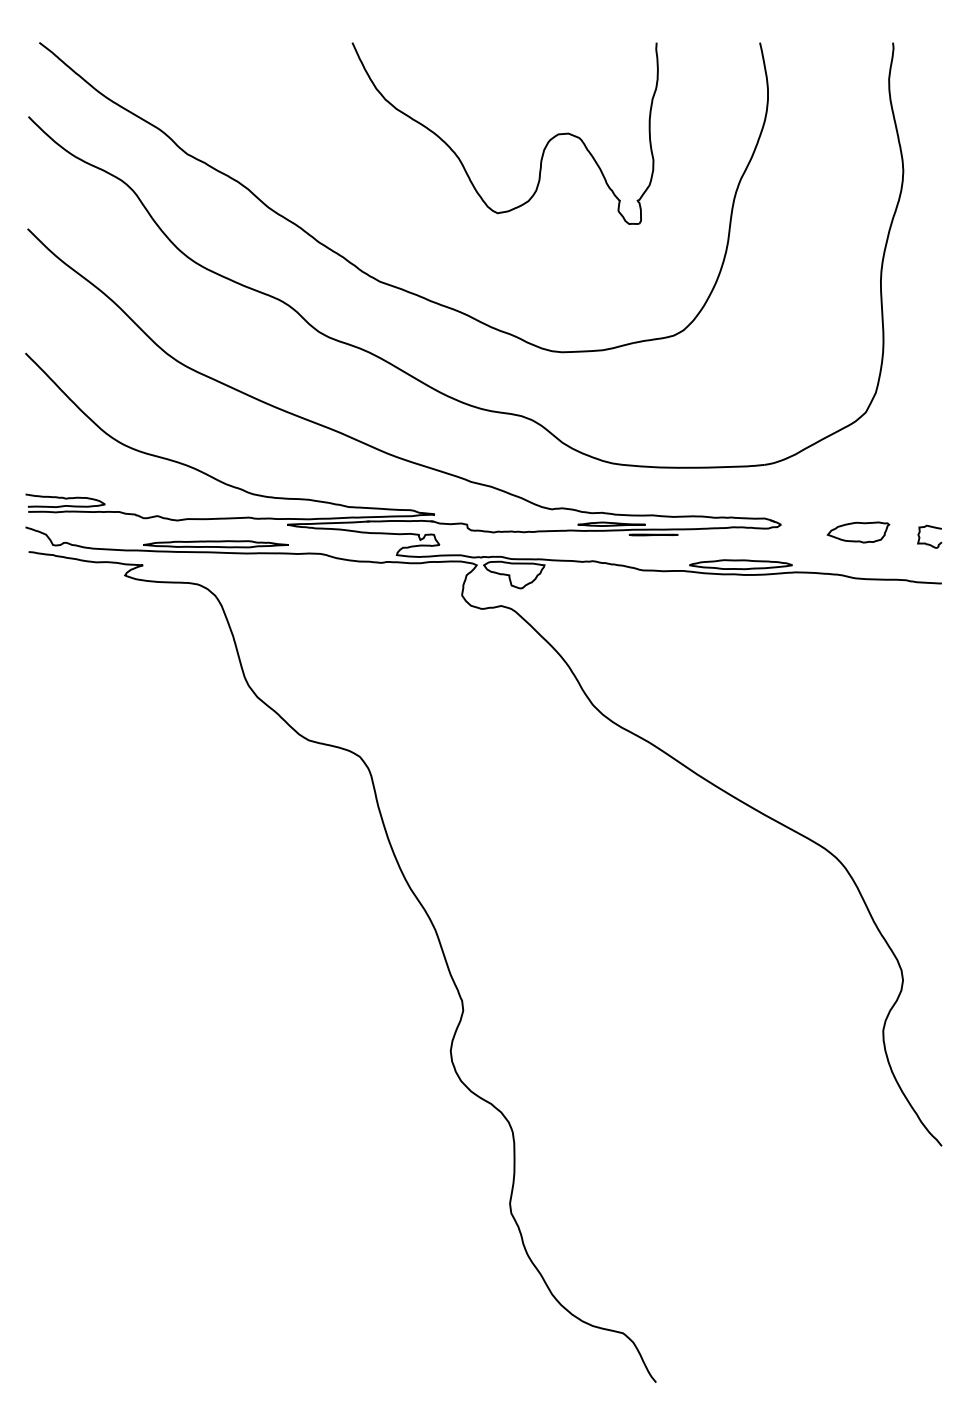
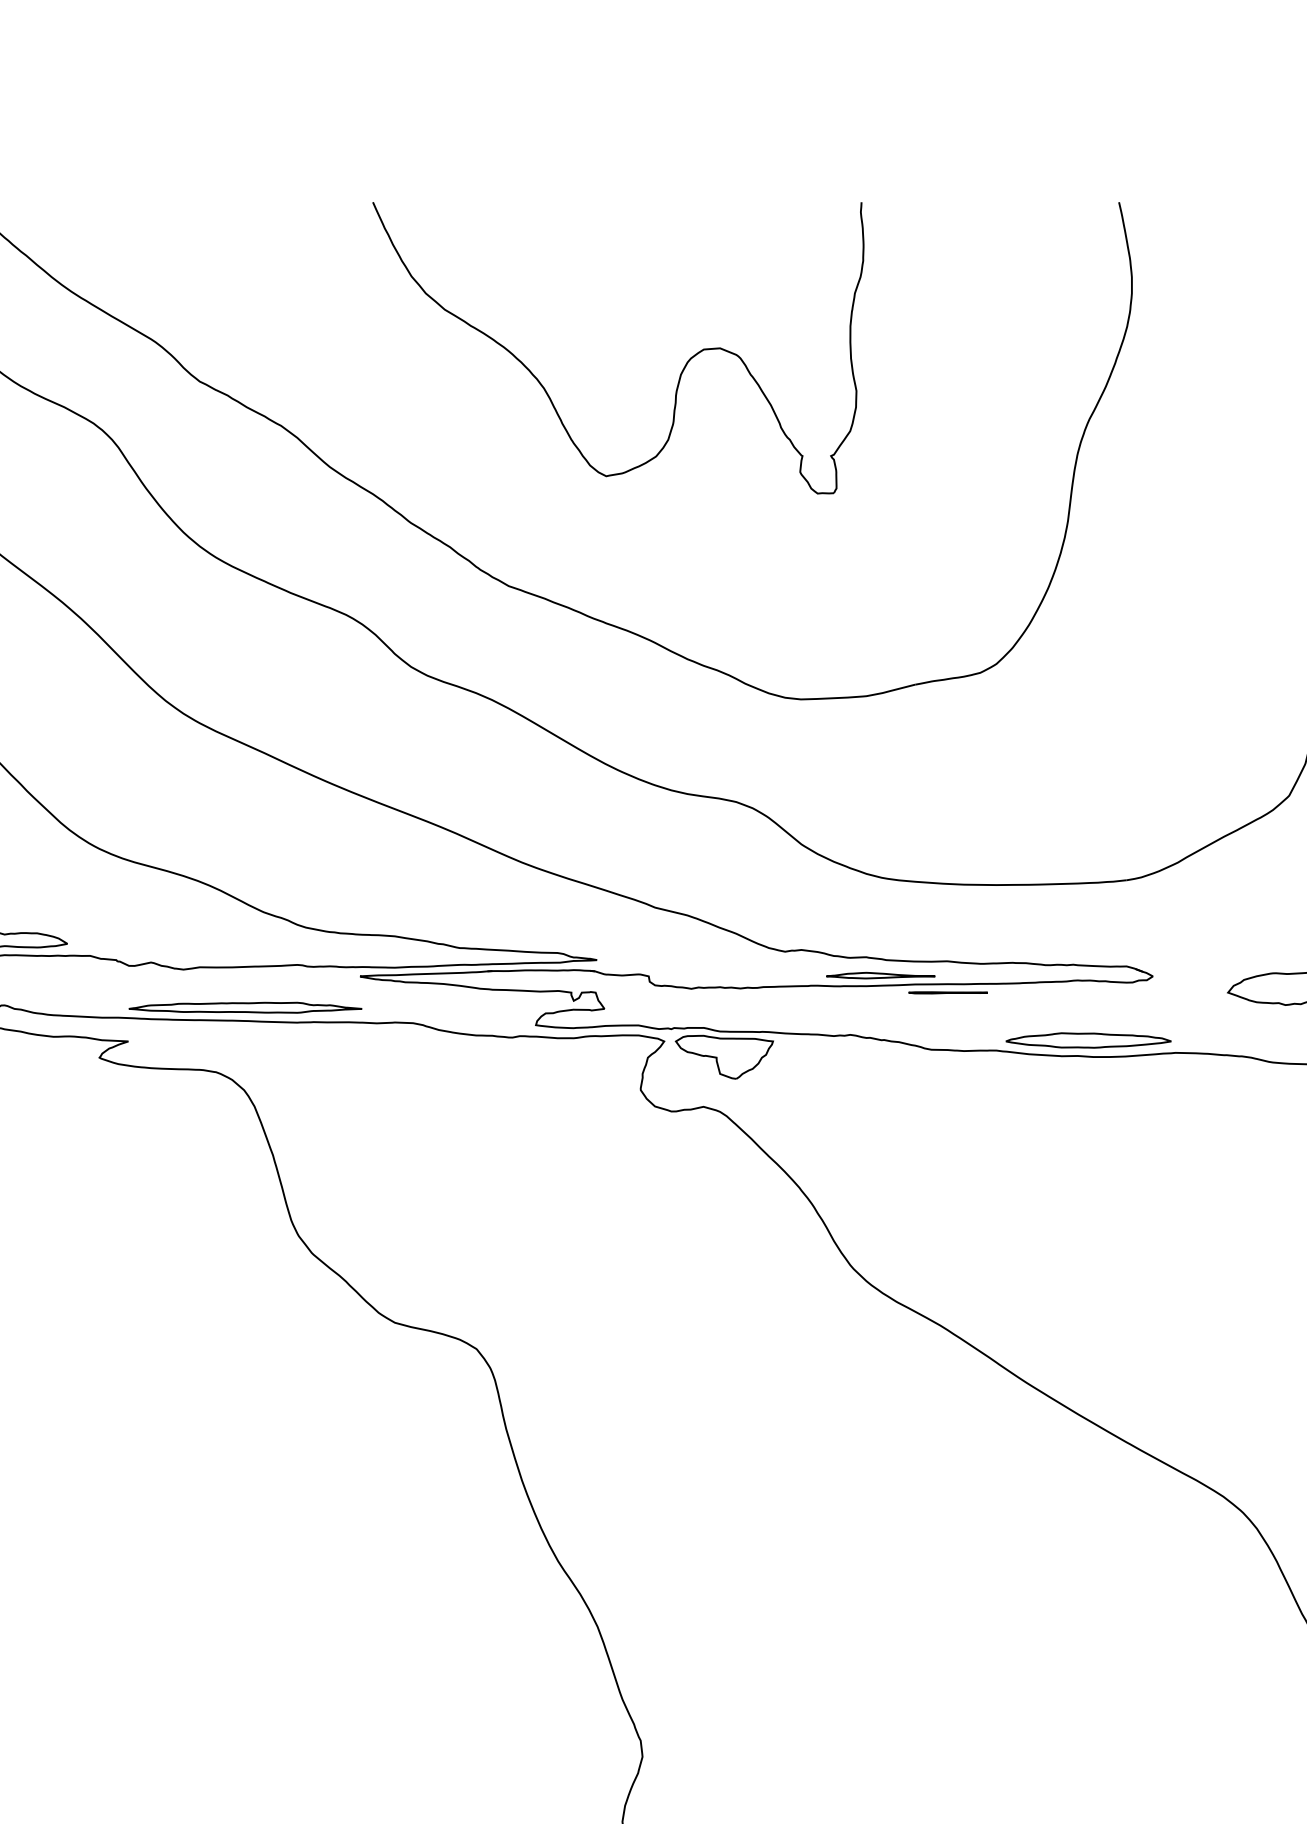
part: (542, 151) -> (678, 377), moved

